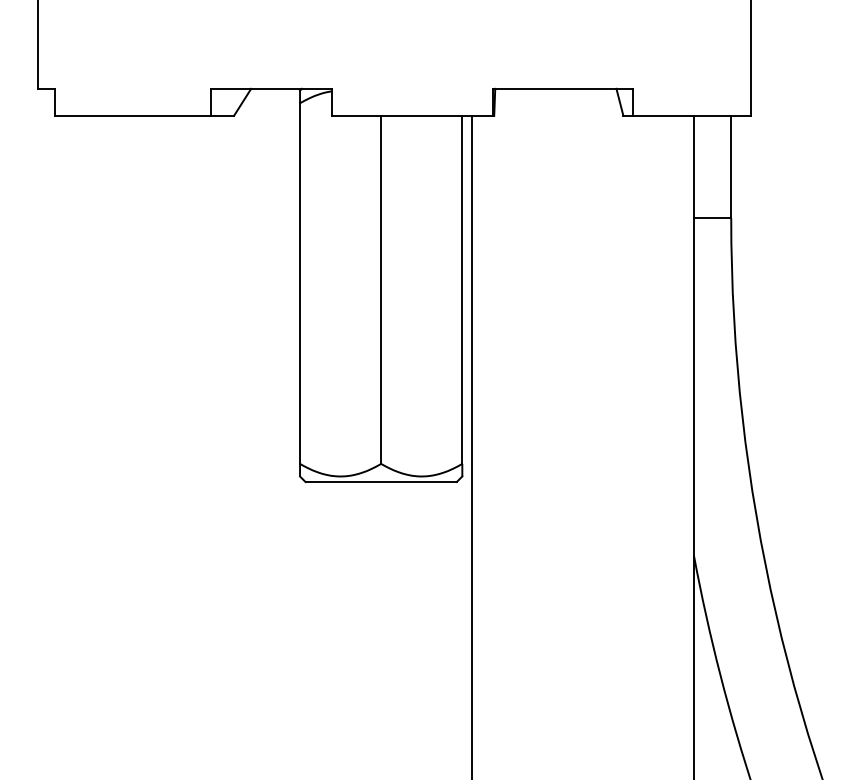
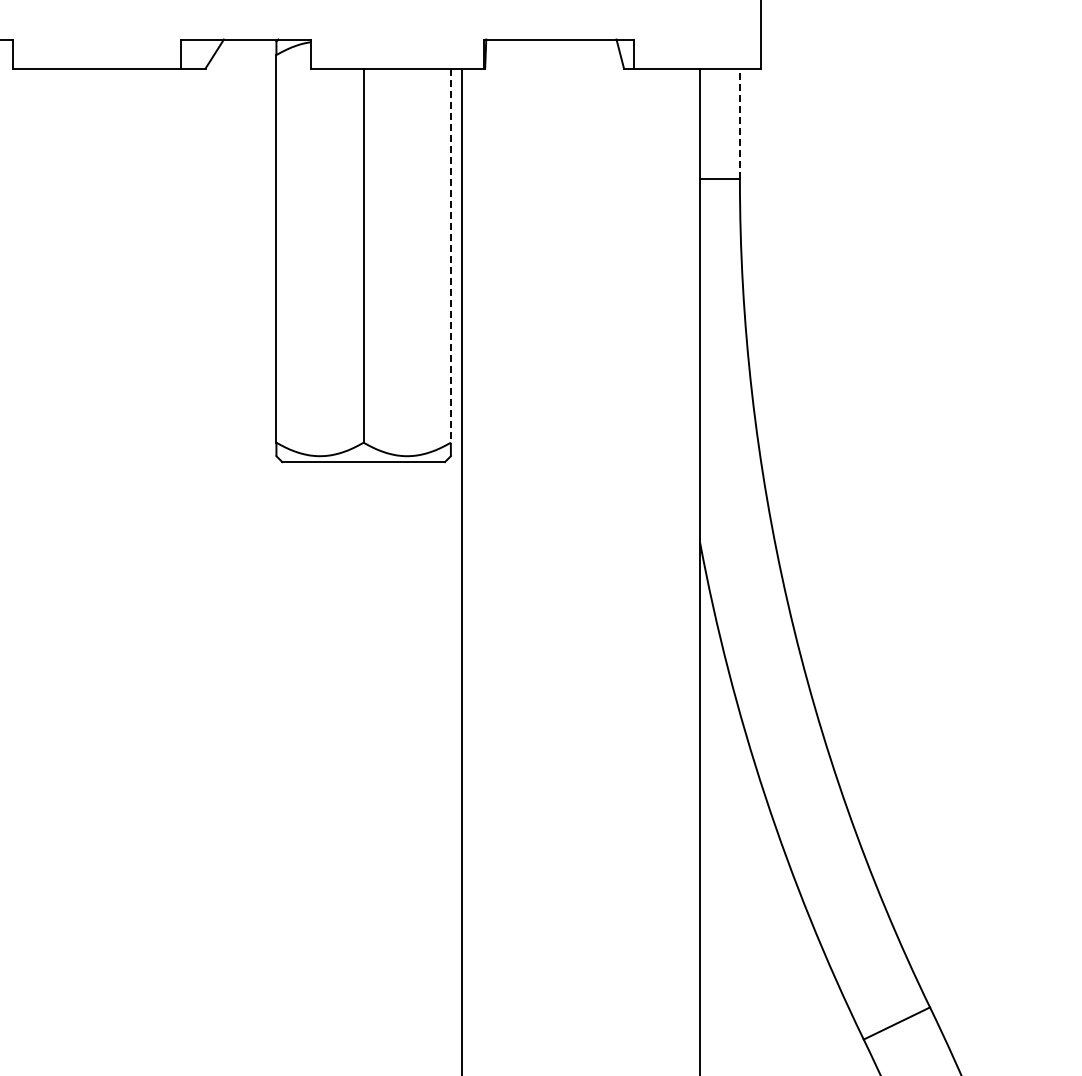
line: (730, 166) -> (739, 123), solid -> dashed
line: (461, 290) -> (450, 256), solid -> dashed

